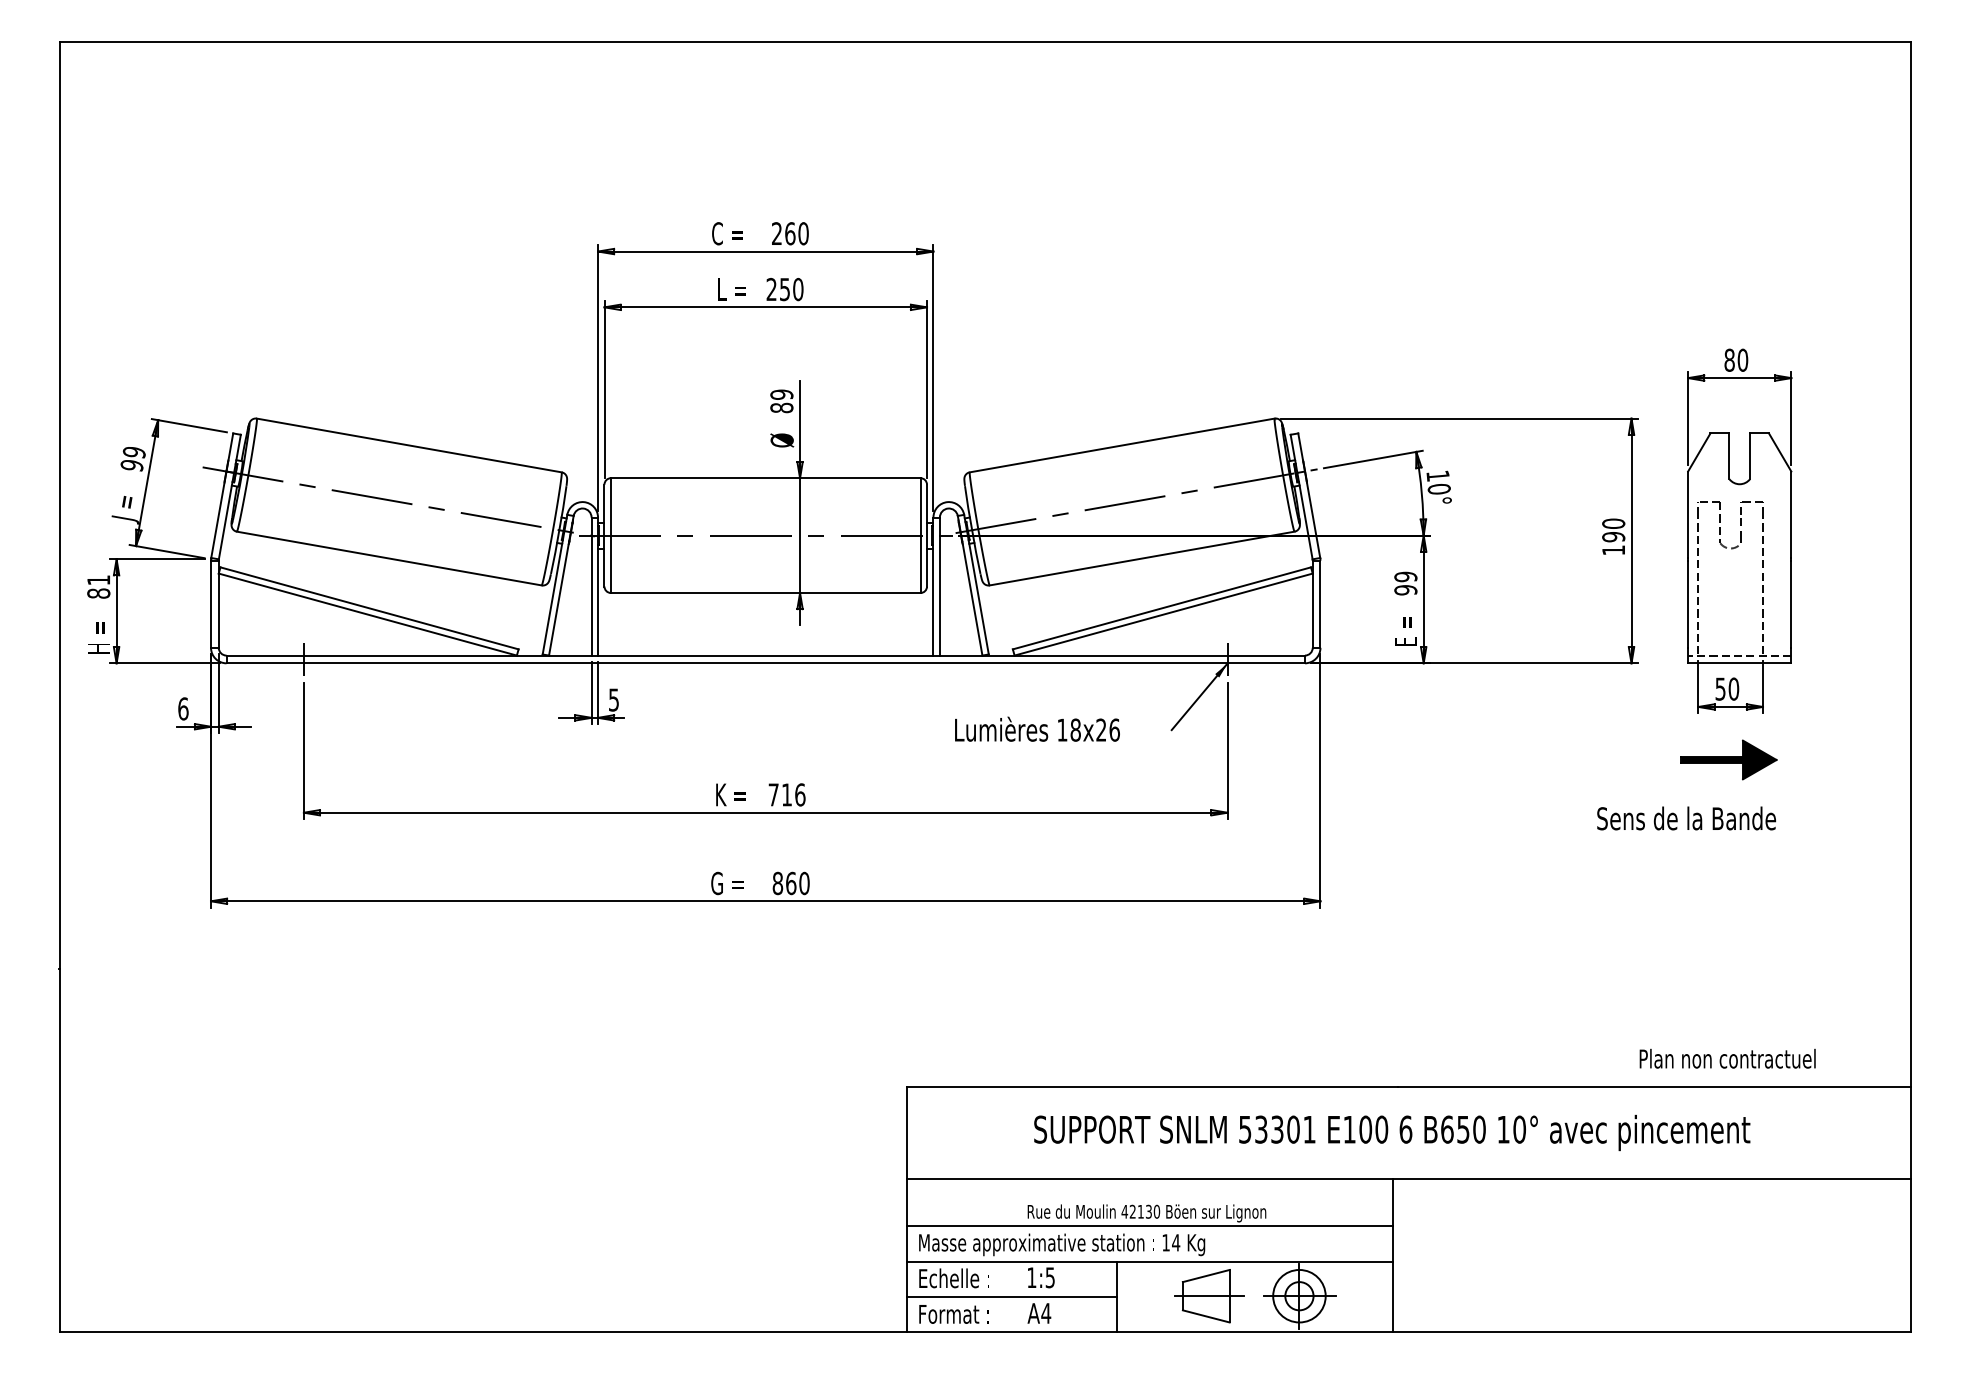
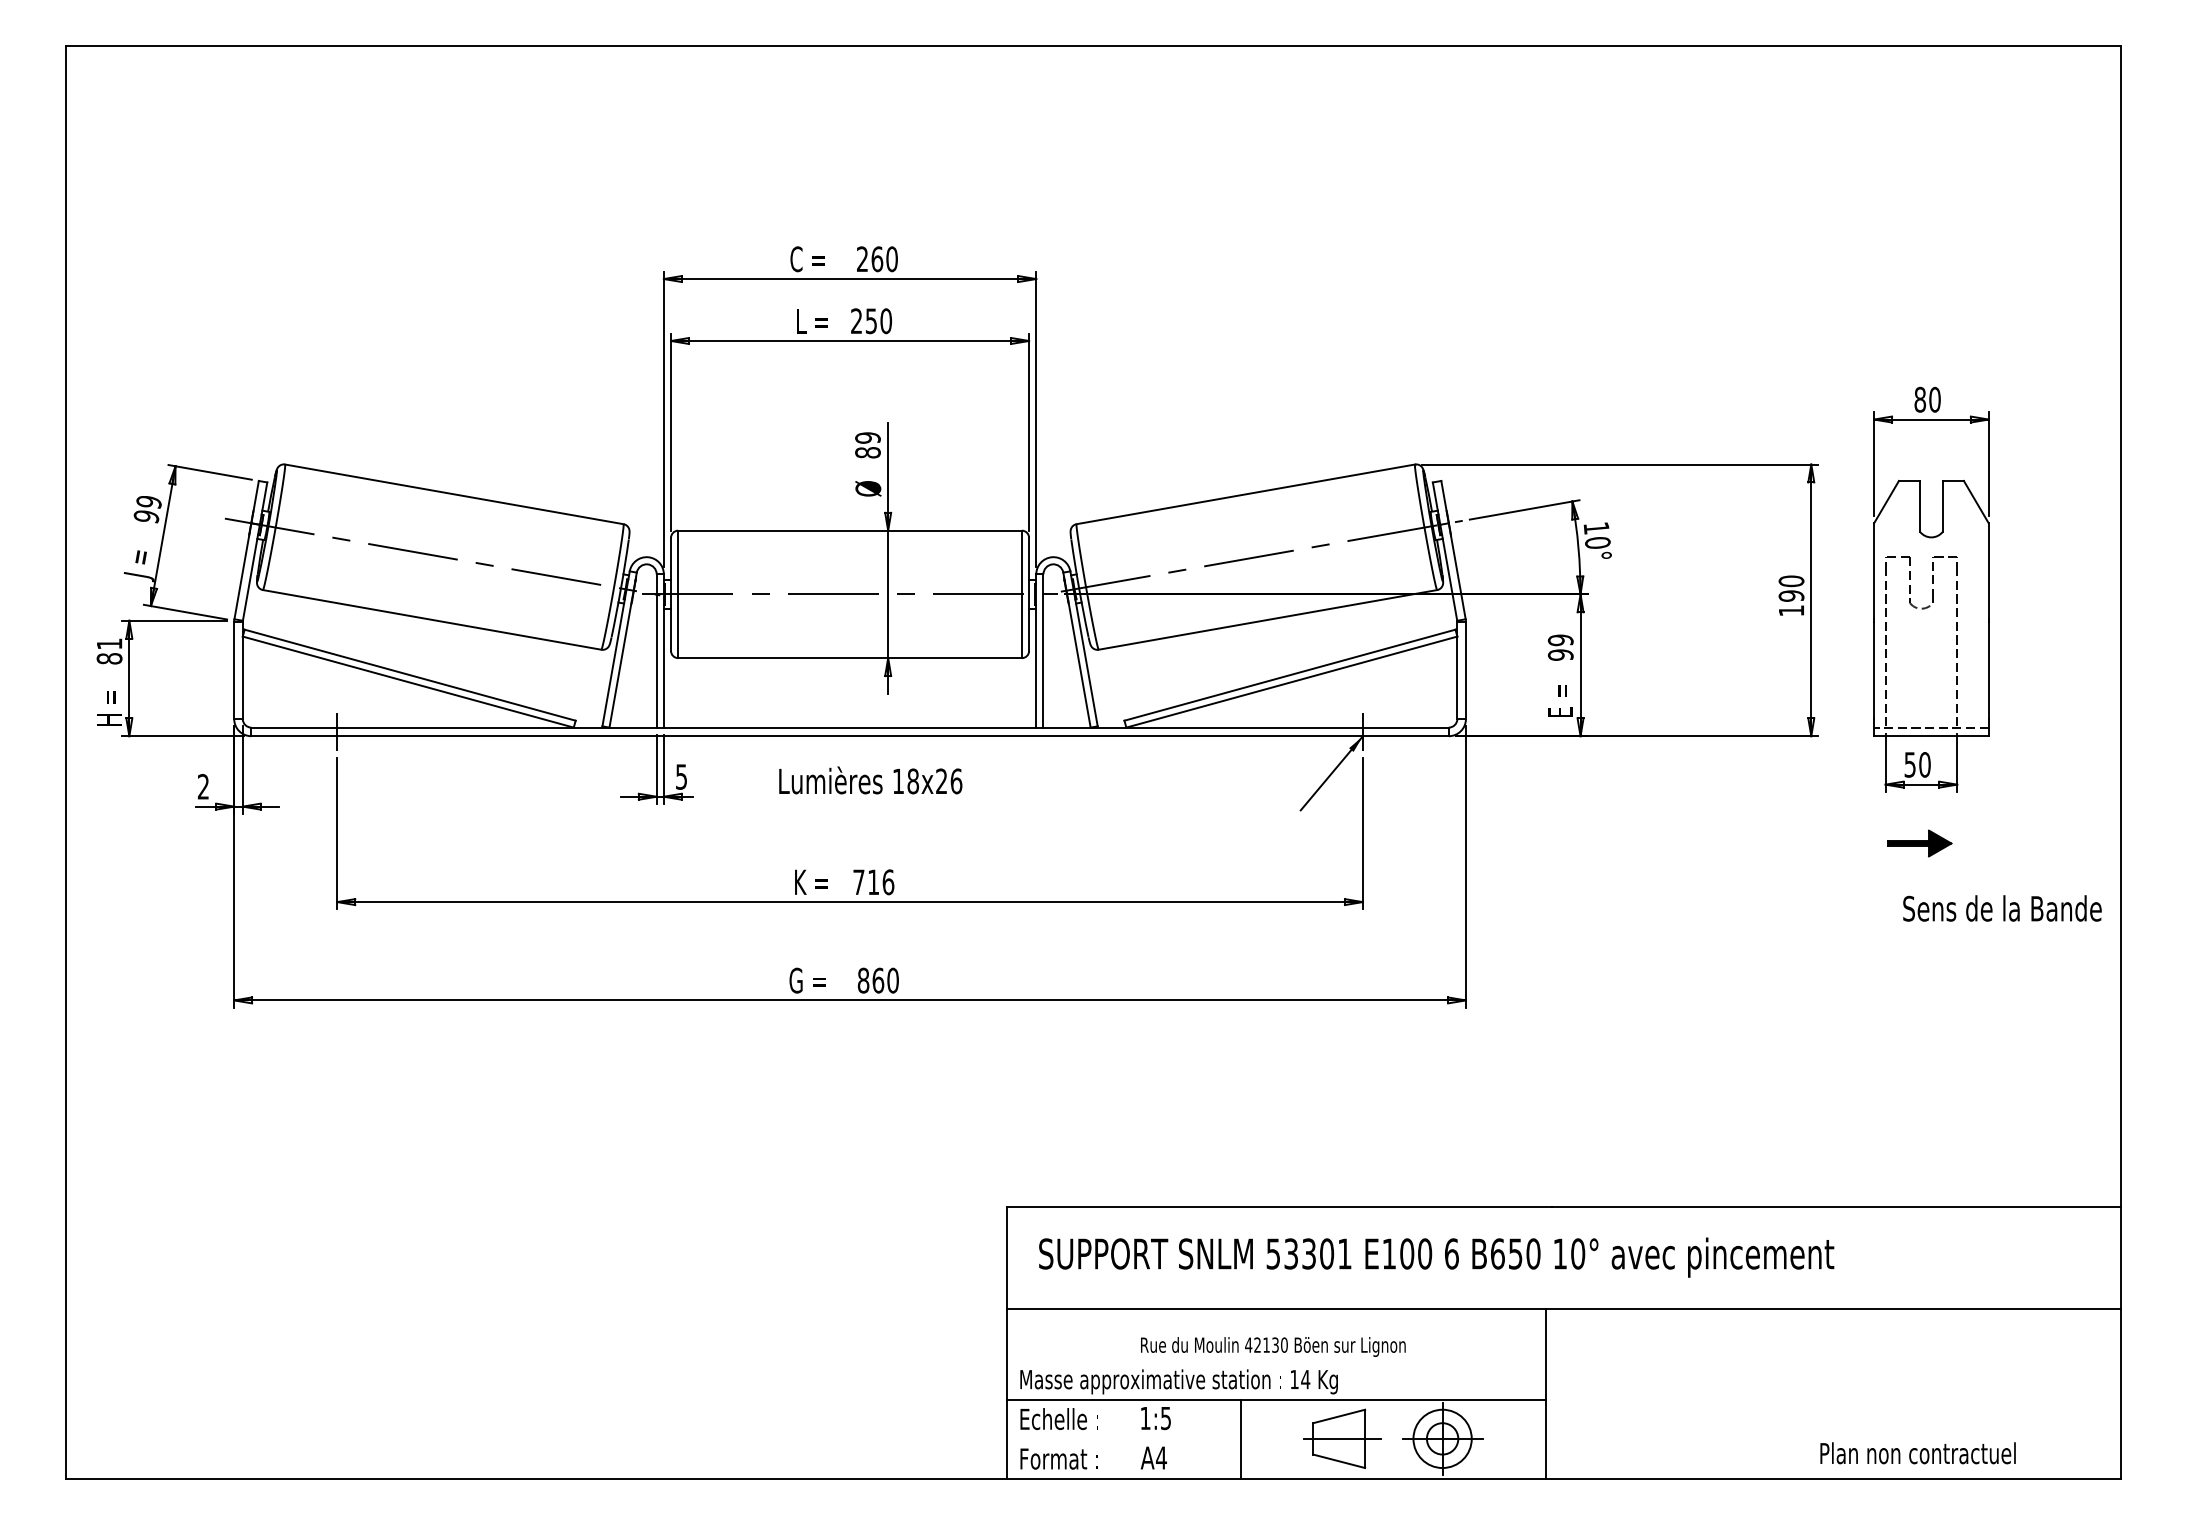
text: (183, 708) -> (203, 786), 6 -> 2
text: (1037, 729) -> (870, 780), moved
part: (1728, 759) -> (1919, 843), size x0.6
text: (1686, 818) -> (2002, 908), moved
text: (1727, 1058) -> (1917, 1453), moved
text: (1392, 1132) -> (1436, 1257), moved
line: (1149, 1225) -> (1276, 1360), removed
line: (1012, 1296) -> (1123, 1439), removed

